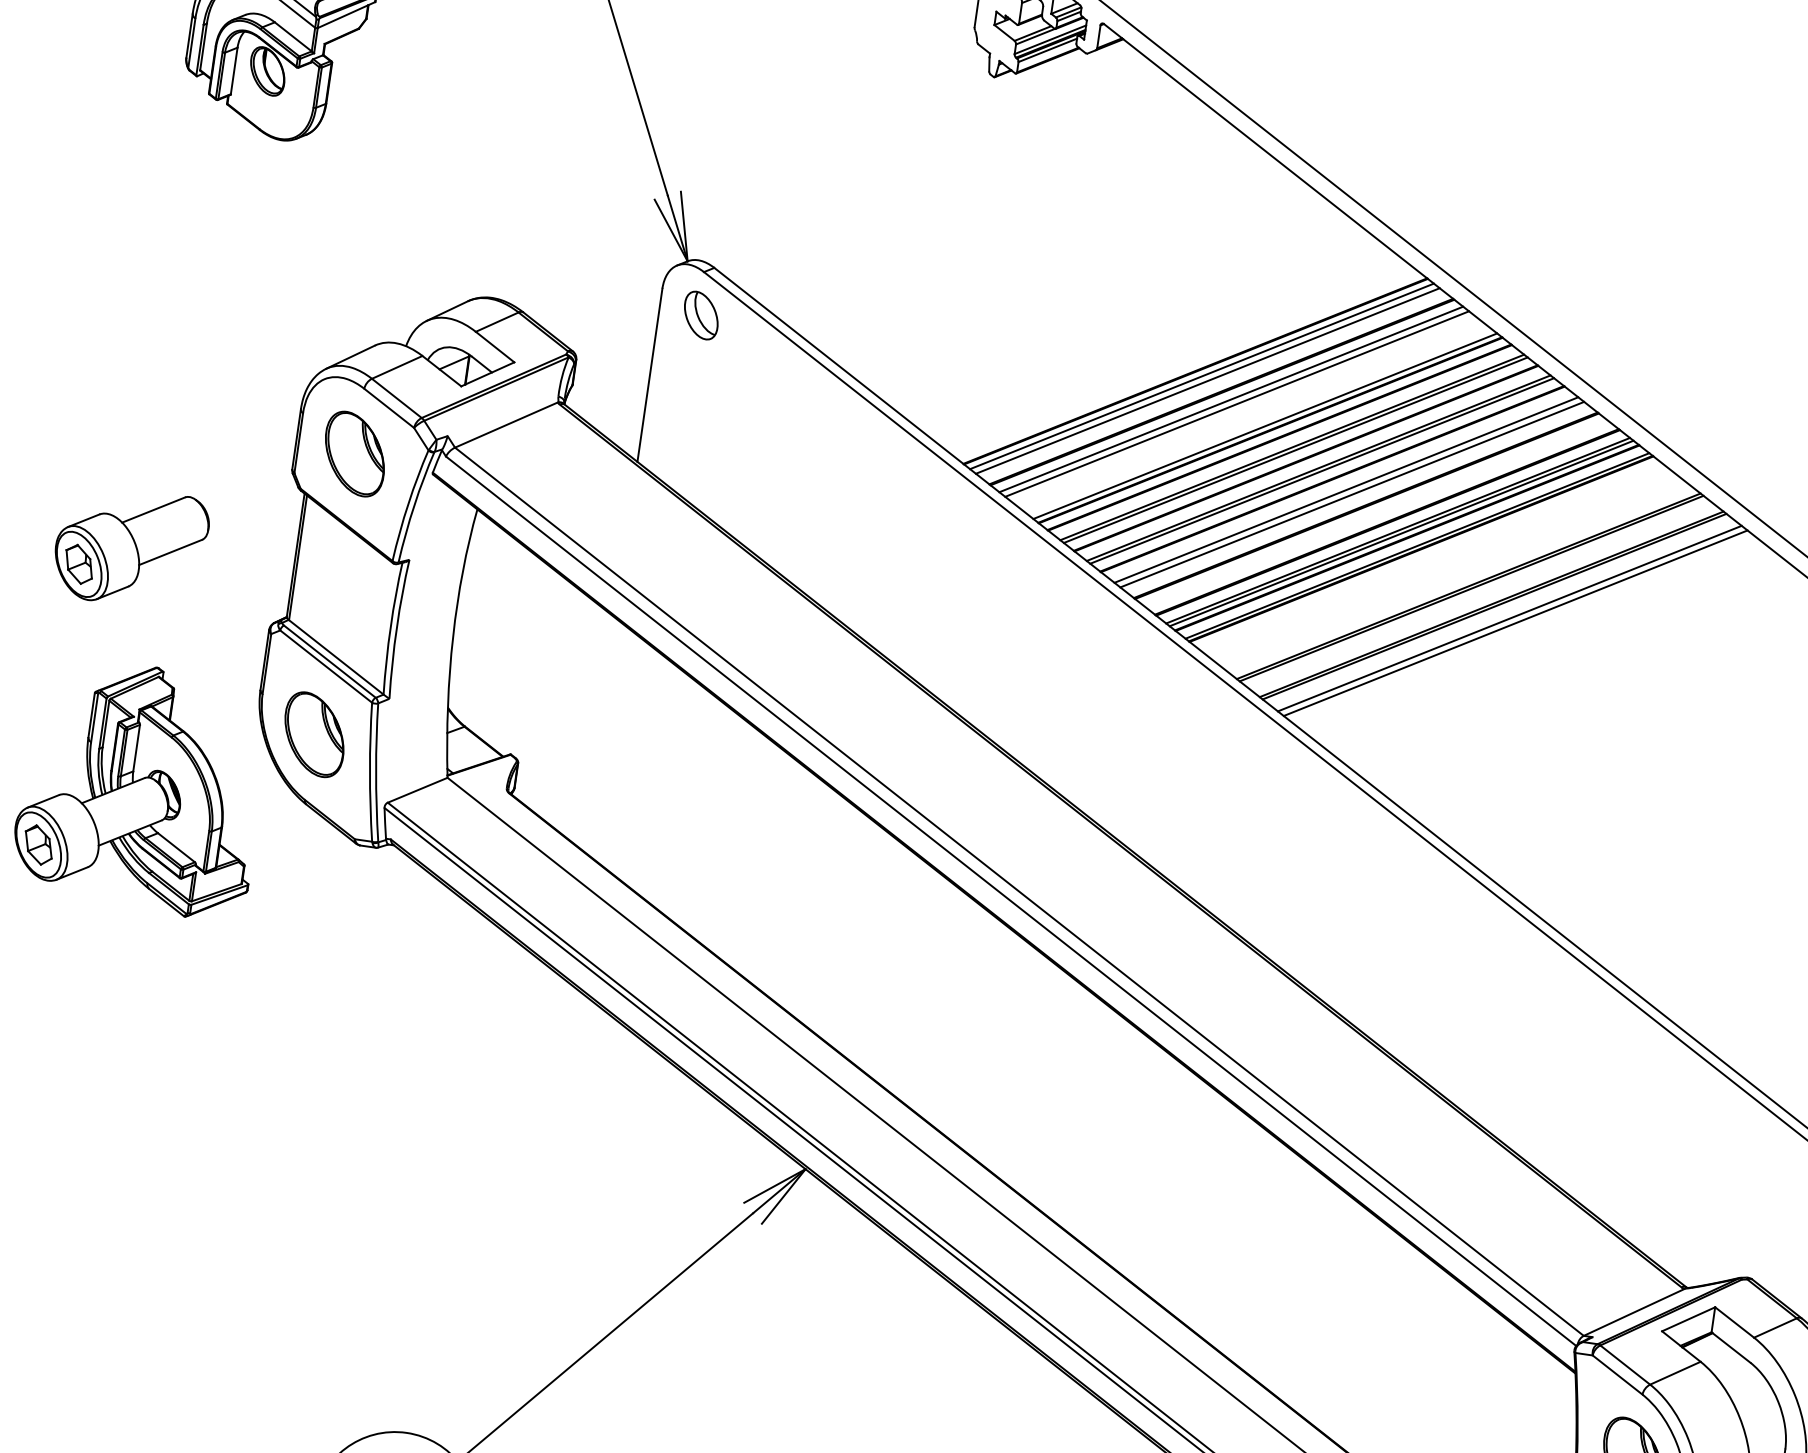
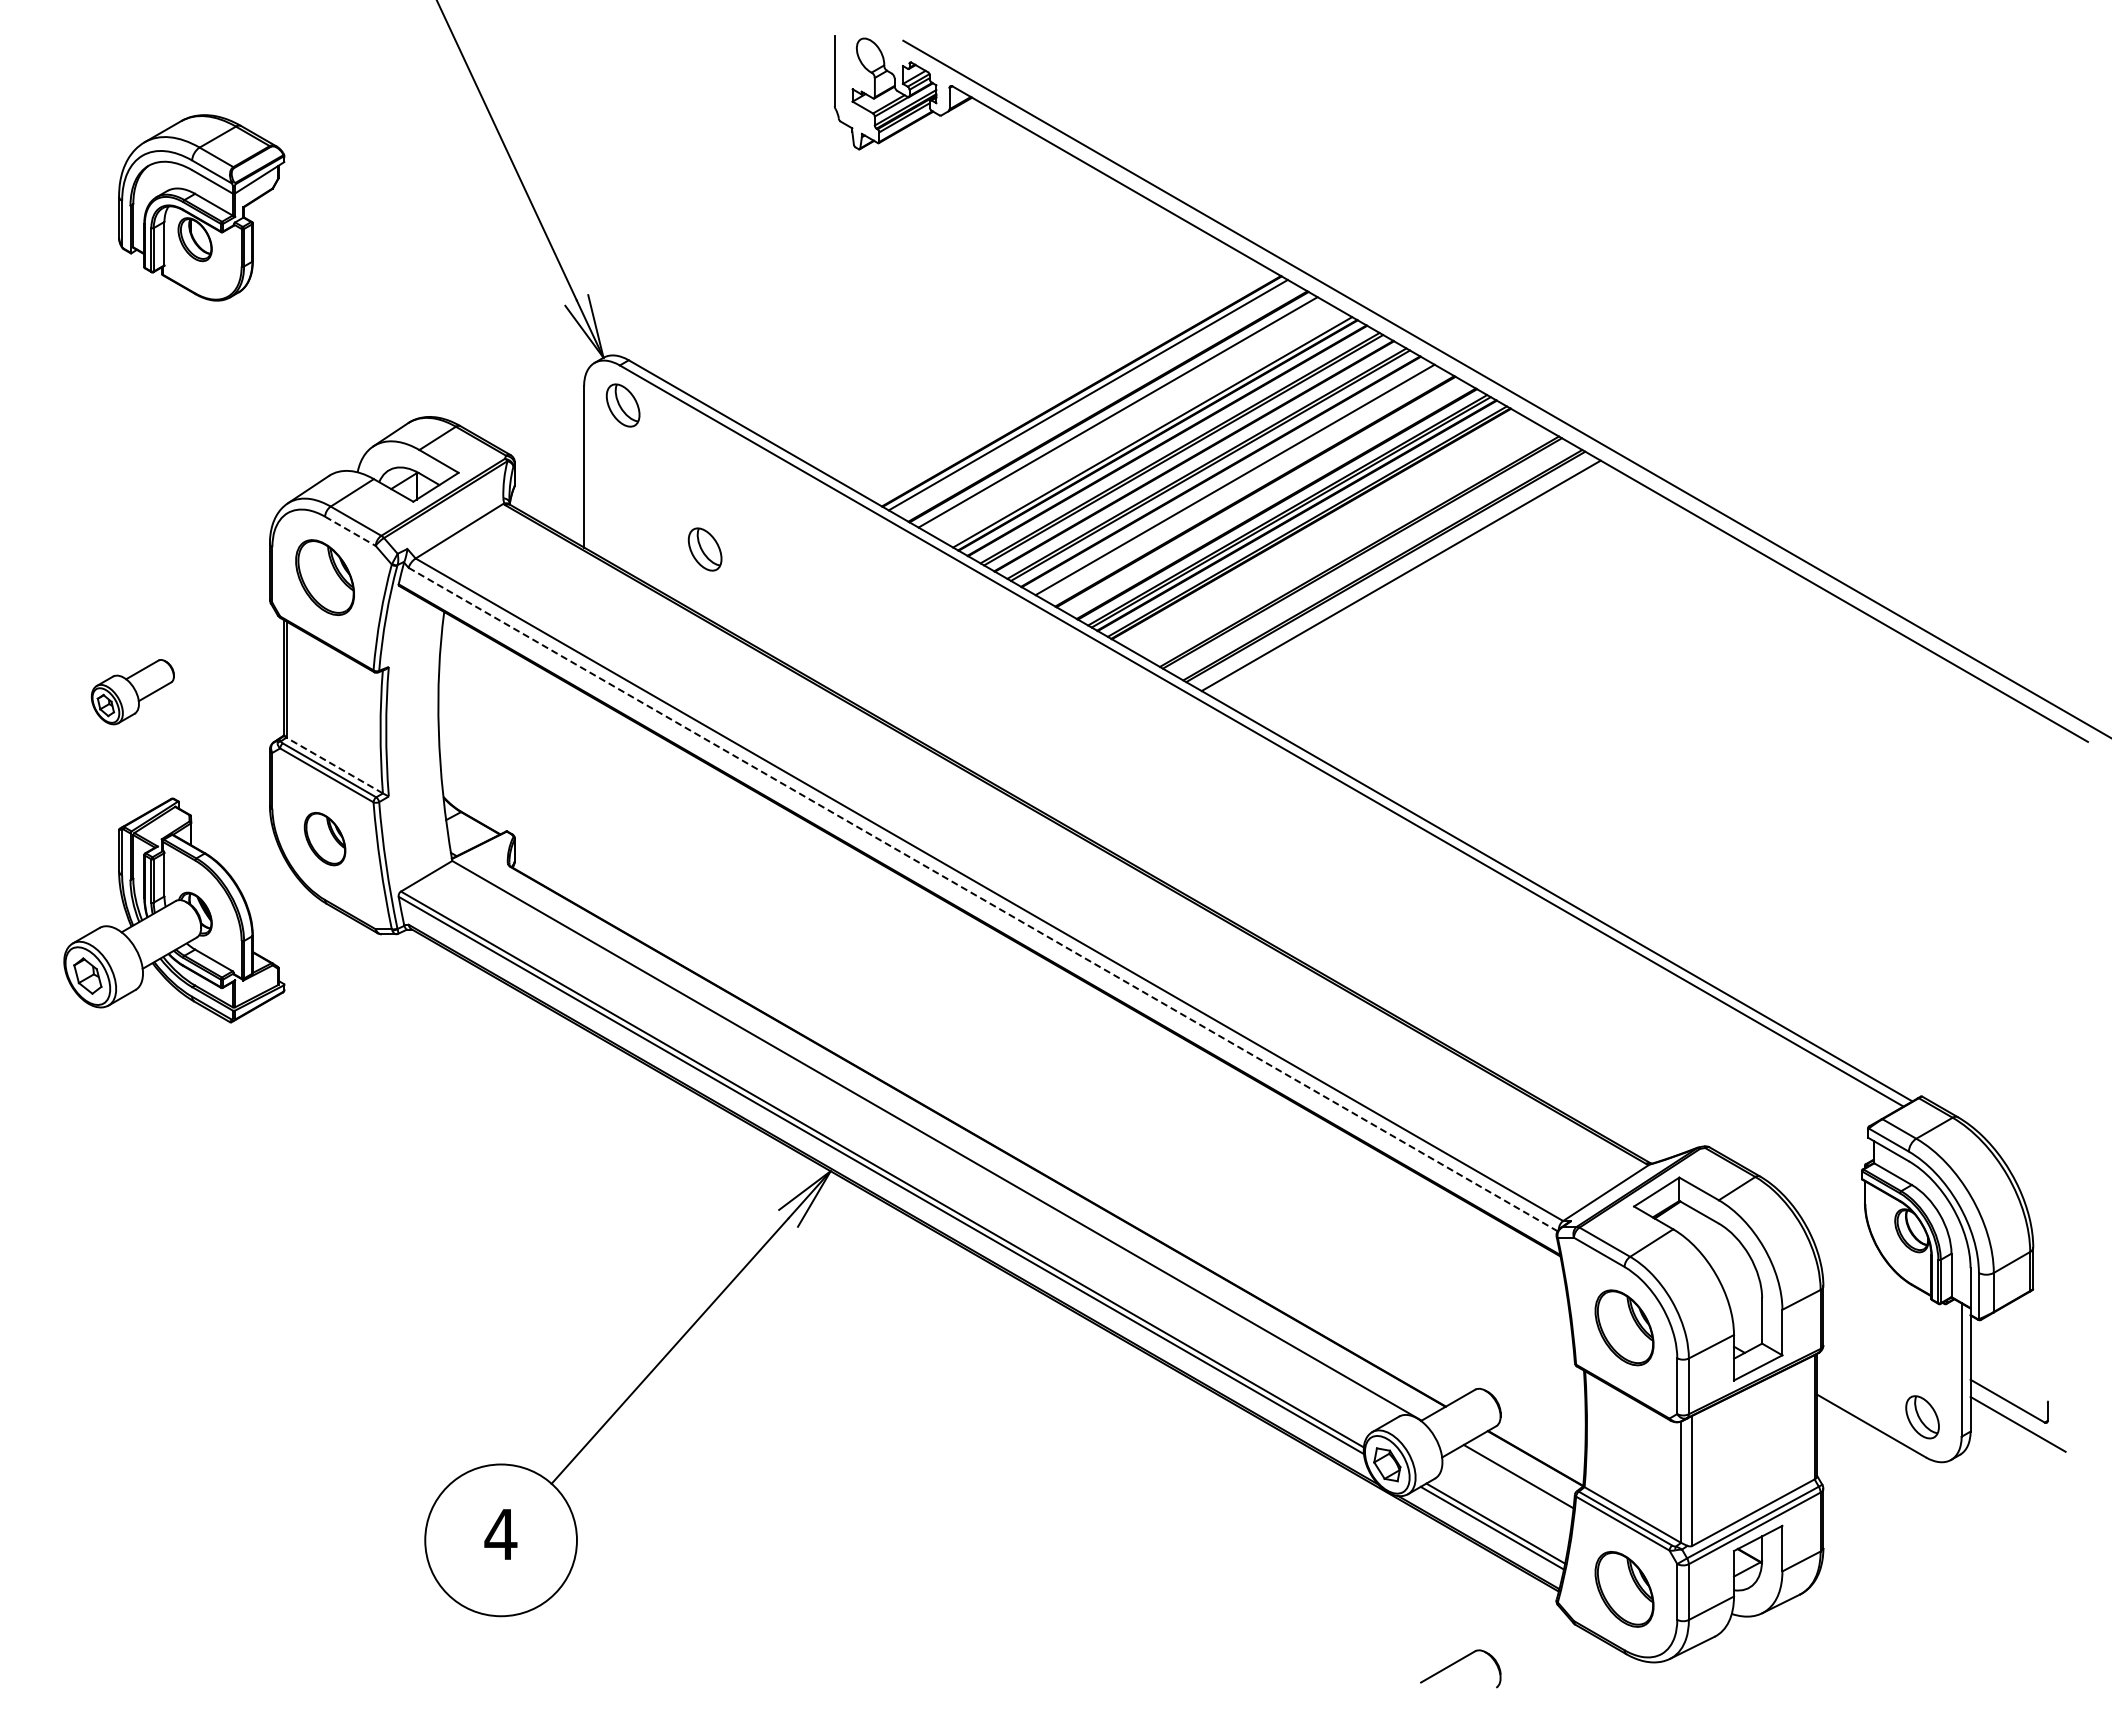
line: (1207, 380) -> (1093, 398), removed
line: (1236, 403) -> (1123, 415), removed
line: (389, 408) -> (350, 531), solid -> dashed
part: (766, 482) -> (704, 549), added
line: (1351, 494) -> (1240, 483), removed
part: (130, 546) -> (132, 691), size x0.6
line: (1514, 623) -> (1406, 579), removed
line: (335, 657) -> (334, 765), solid -> dashed
part: (313, 733) -> (324, 838), size x0.7
line: (1011, 901) -> (983, 899), solid -> dashed

